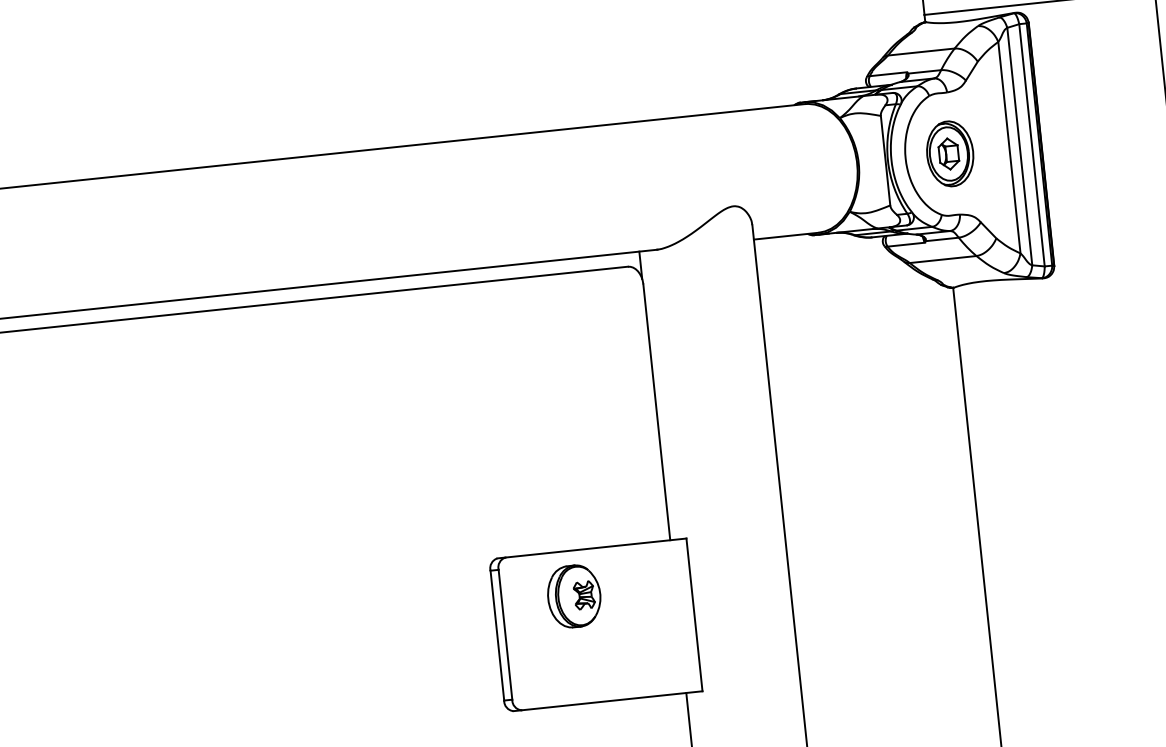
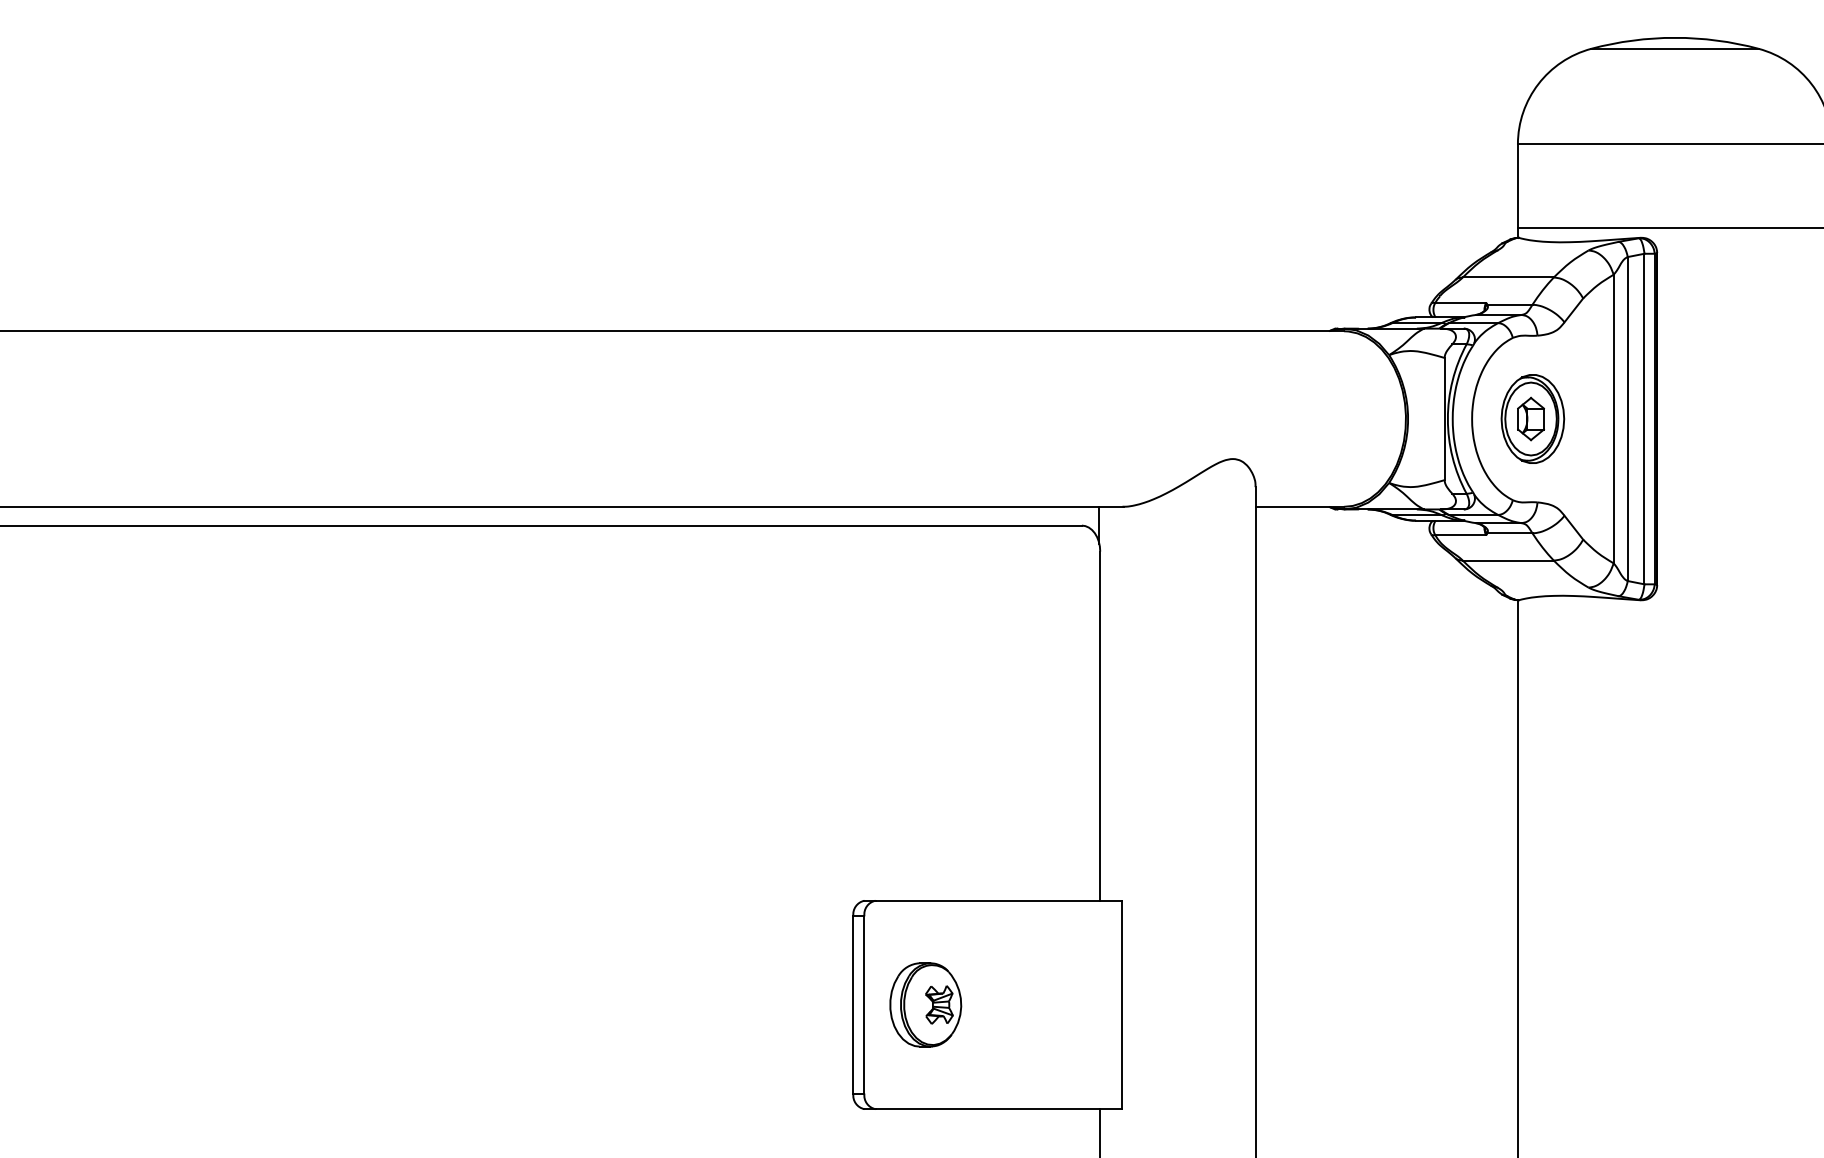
part: (574, 596) -> (925, 1004), moved

